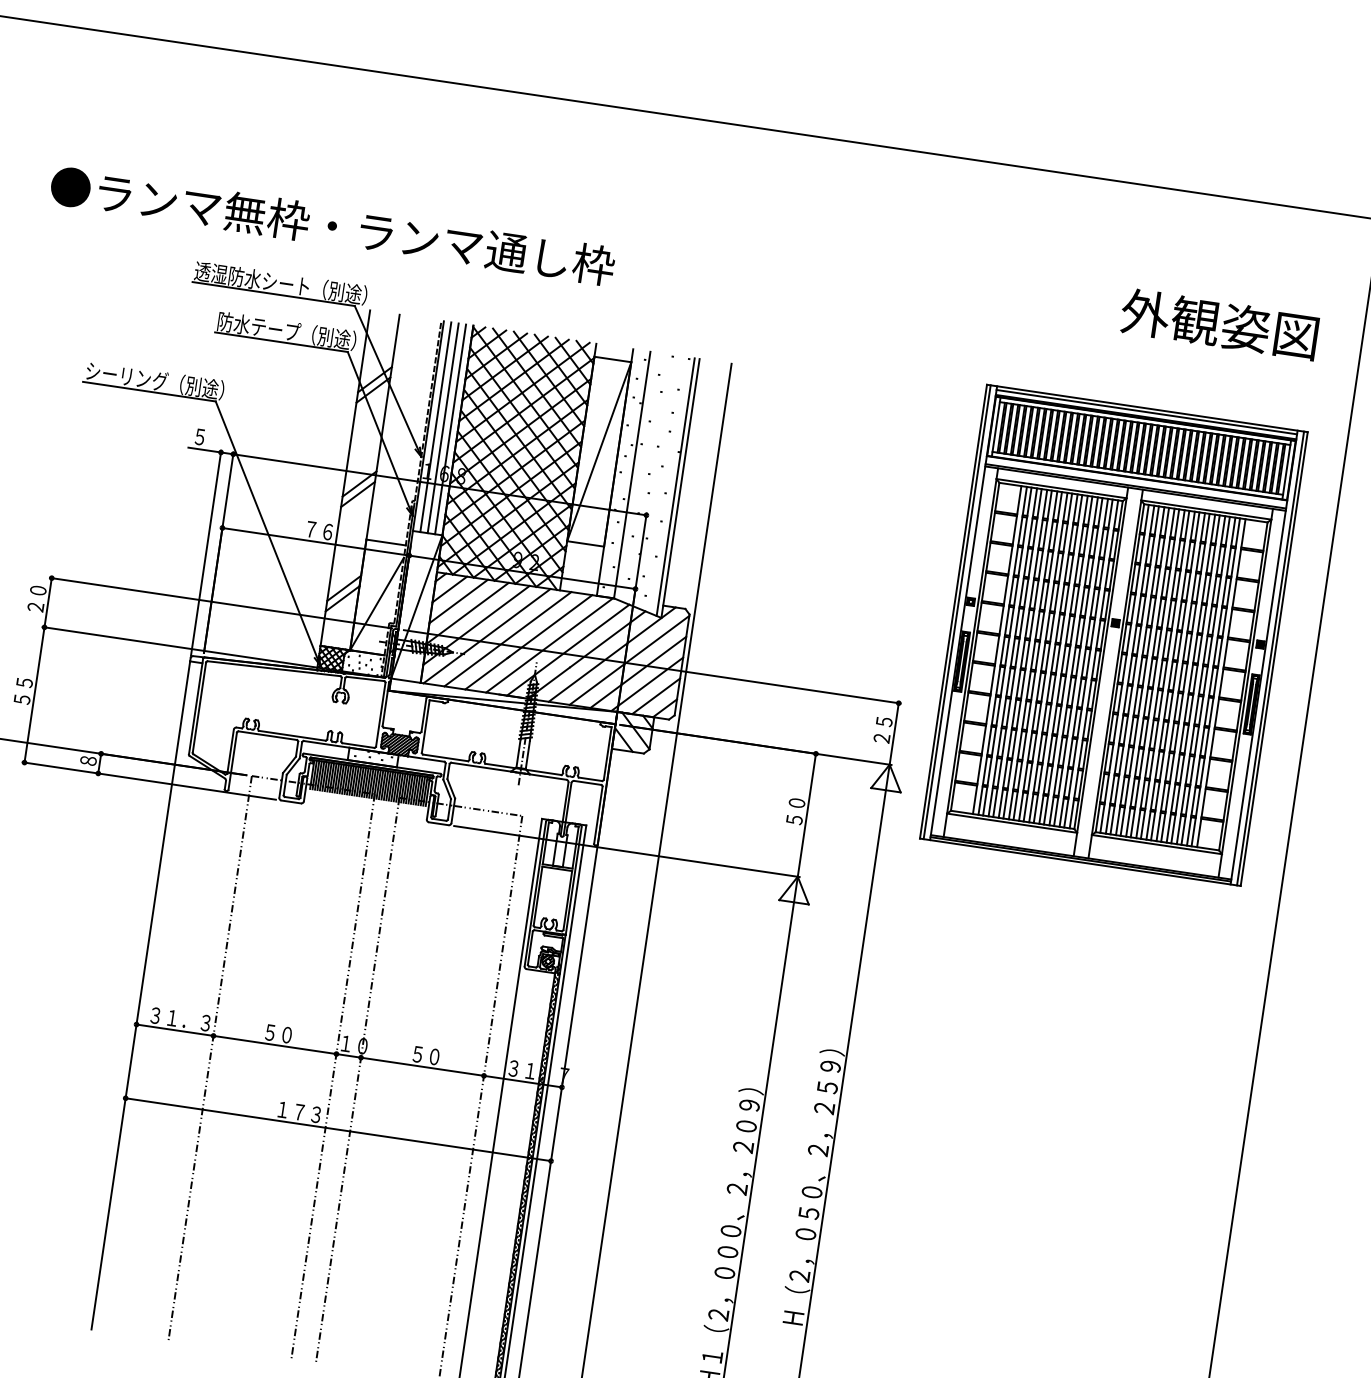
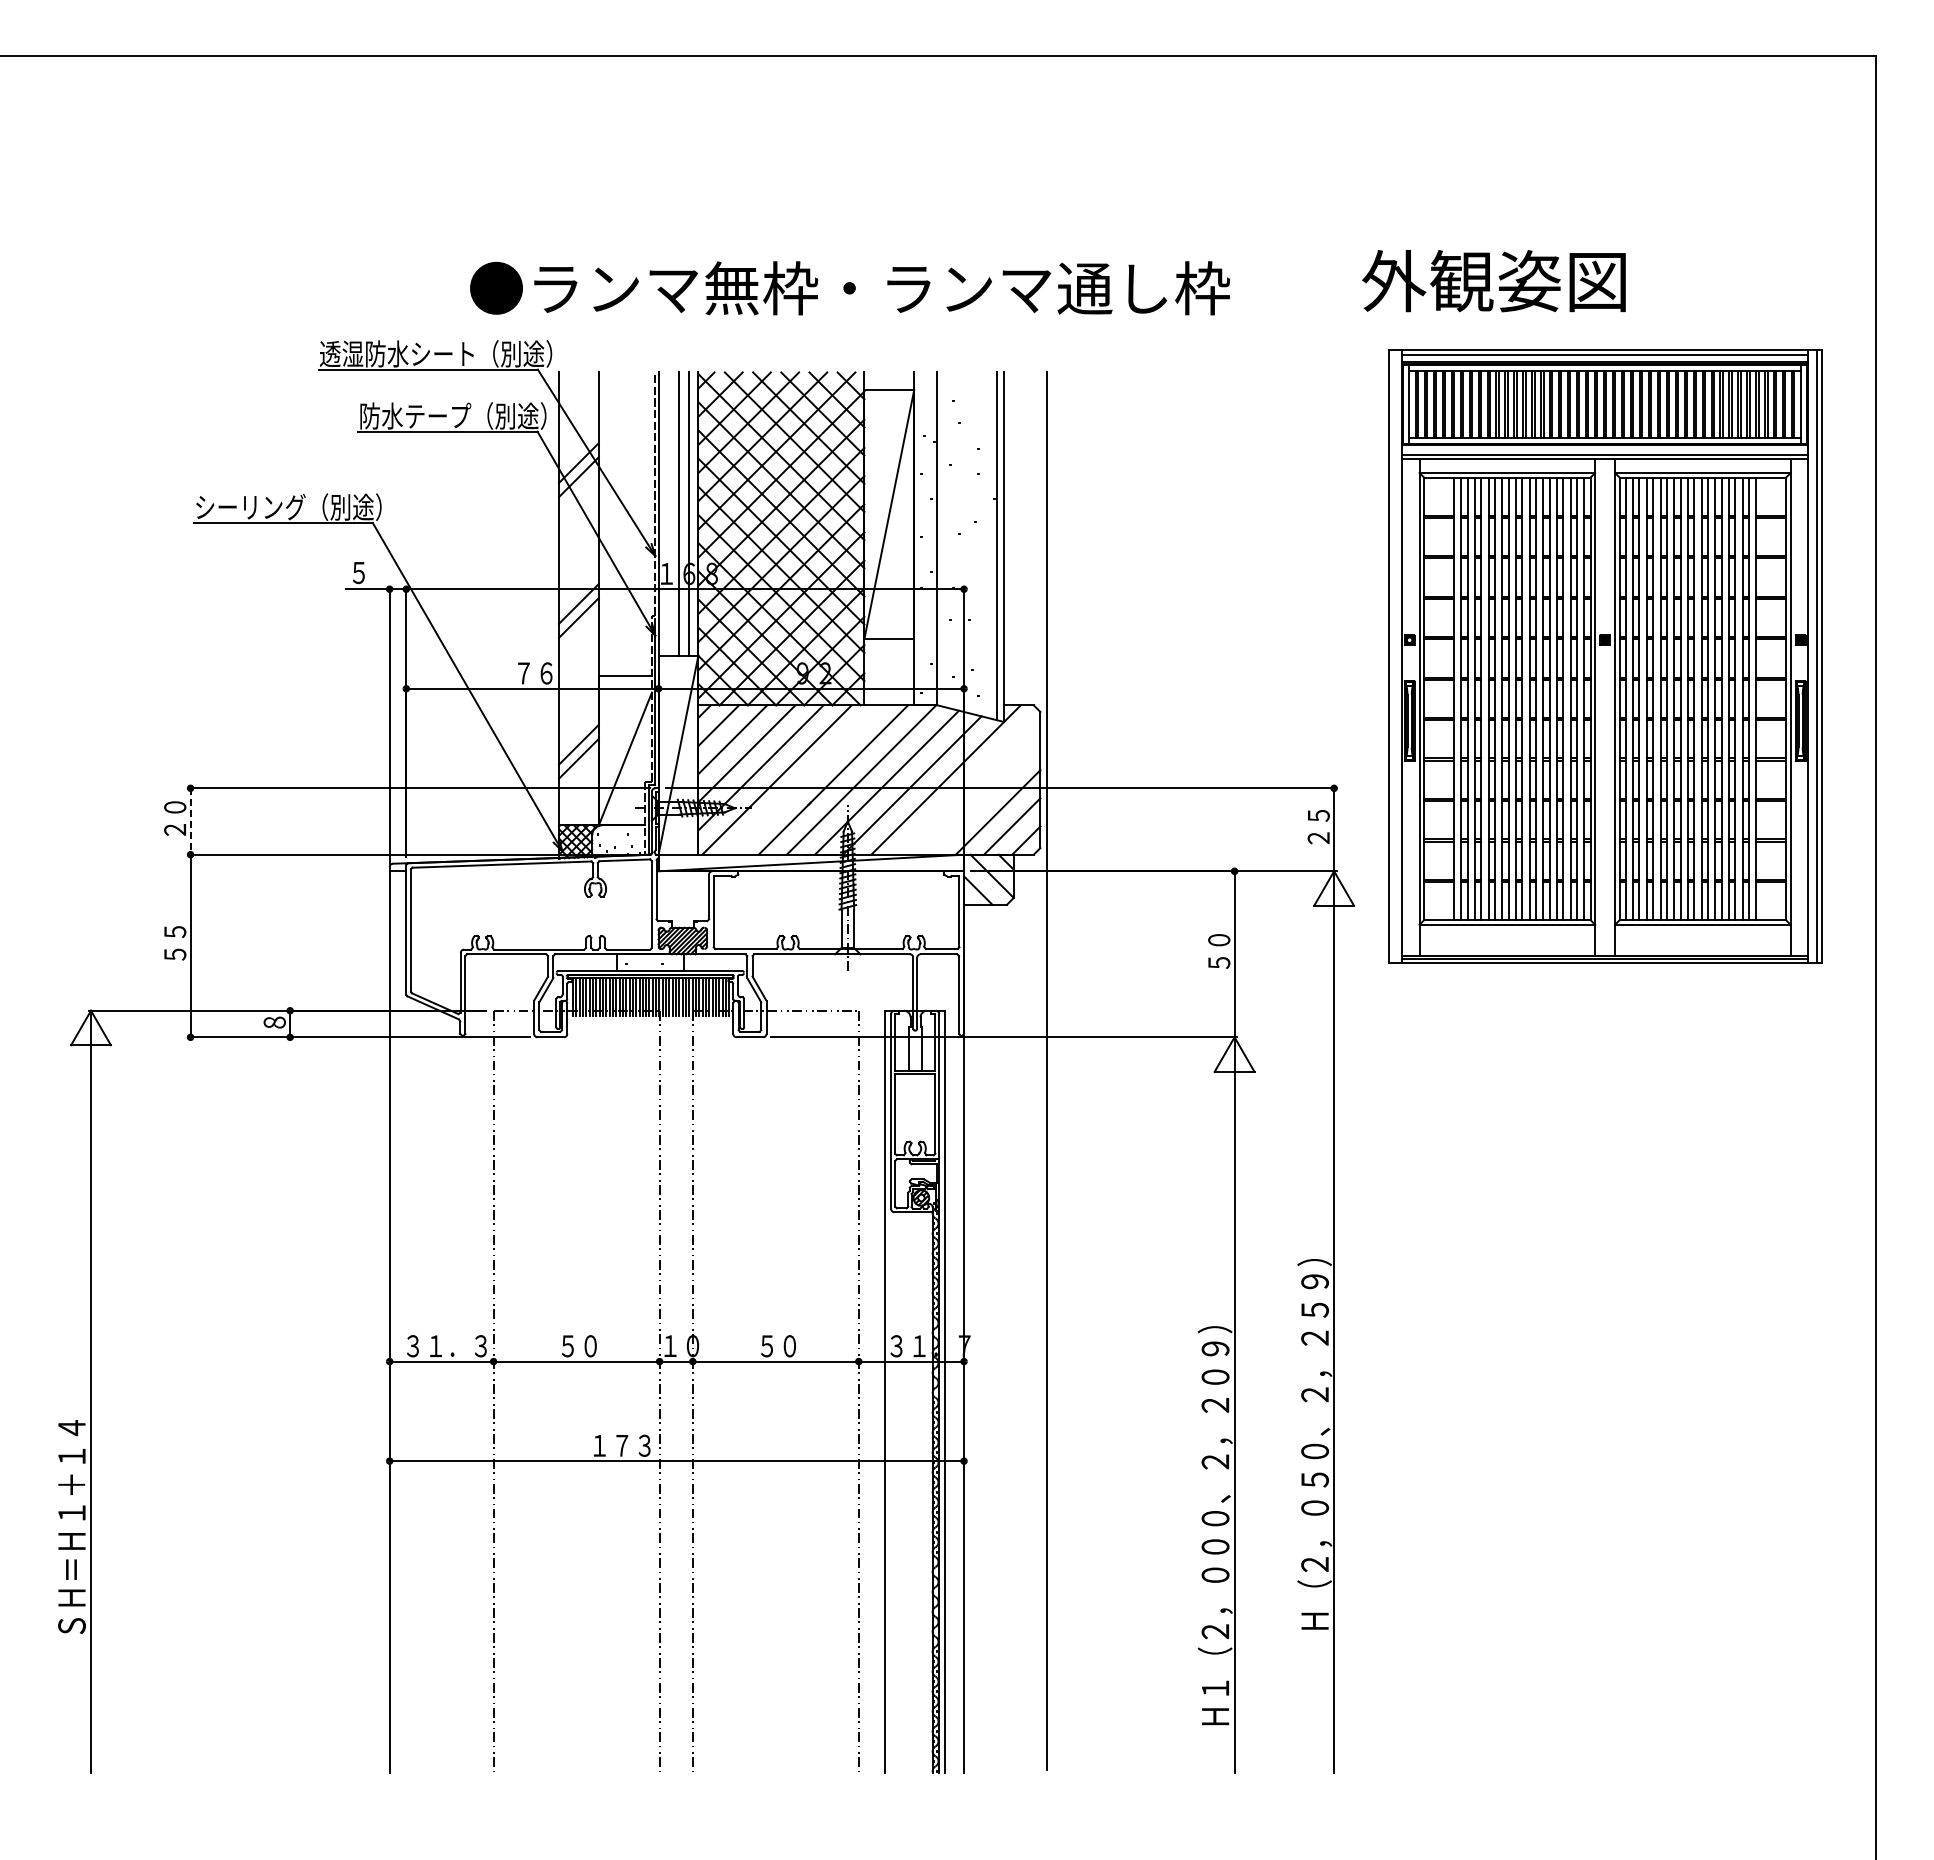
text: (332, 226) -> (849, 288), moved
text: (1219, 324) -> (1493, 281), moved
line: (435, 426) -> (668, 513), removed
line: (47, 603) -> (190, 822), solid -> dashed
line: (957, 612) -> (1393, 656), removed
line: (507, 638) -> (804, 779), removed
line: (629, 659) -> (969, 783), removed
line: (637, 672) -> (983, 798), removed

